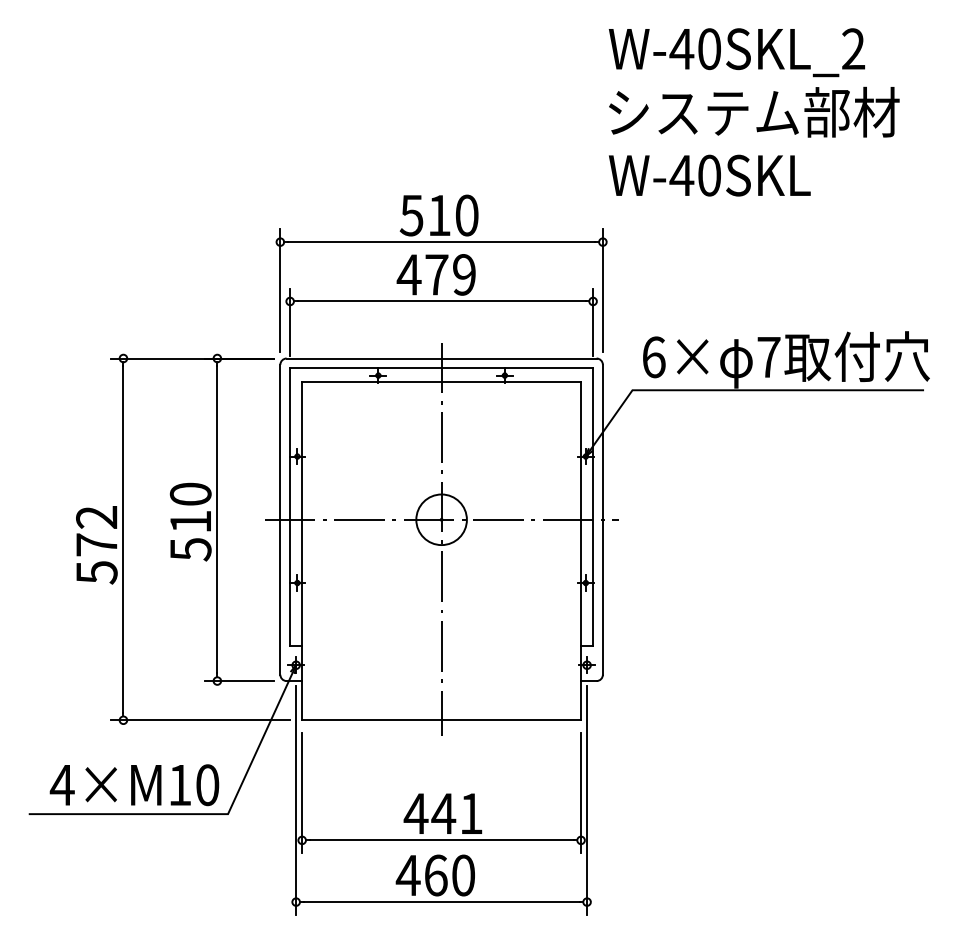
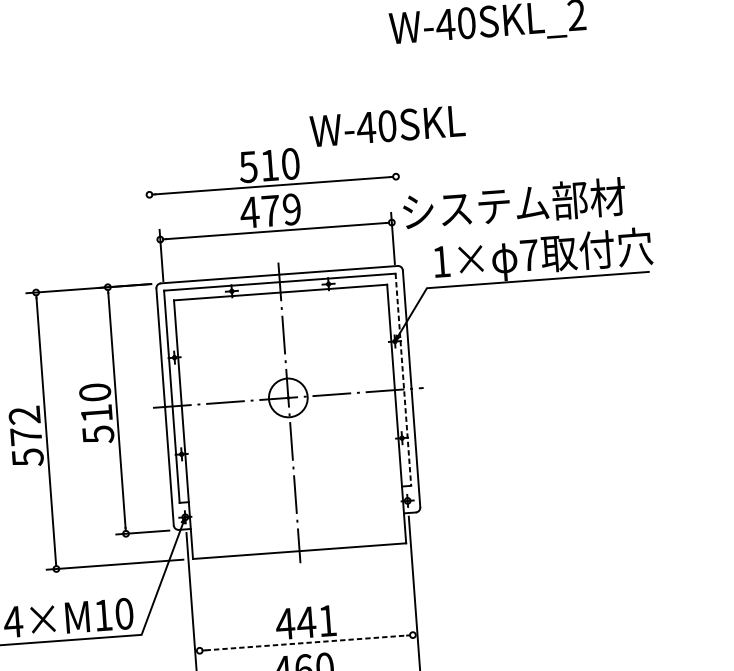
text: (754, 111) -> (514, 203), moved
text: (709, 175) -> (387, 126), moved
line: (280, 290) -> (152, 231), removed
line: (602, 290) -> (398, 213), removed
text: (654, 357) -> (441, 261), 6× -> 1×
line: (593, 507) -> (403, 380), solid -> dashed
line: (302, 792) -> (197, 614), removed
line: (581, 792) -> (410, 598), removed
line: (441, 840) -> (306, 643), solid -> dashed

